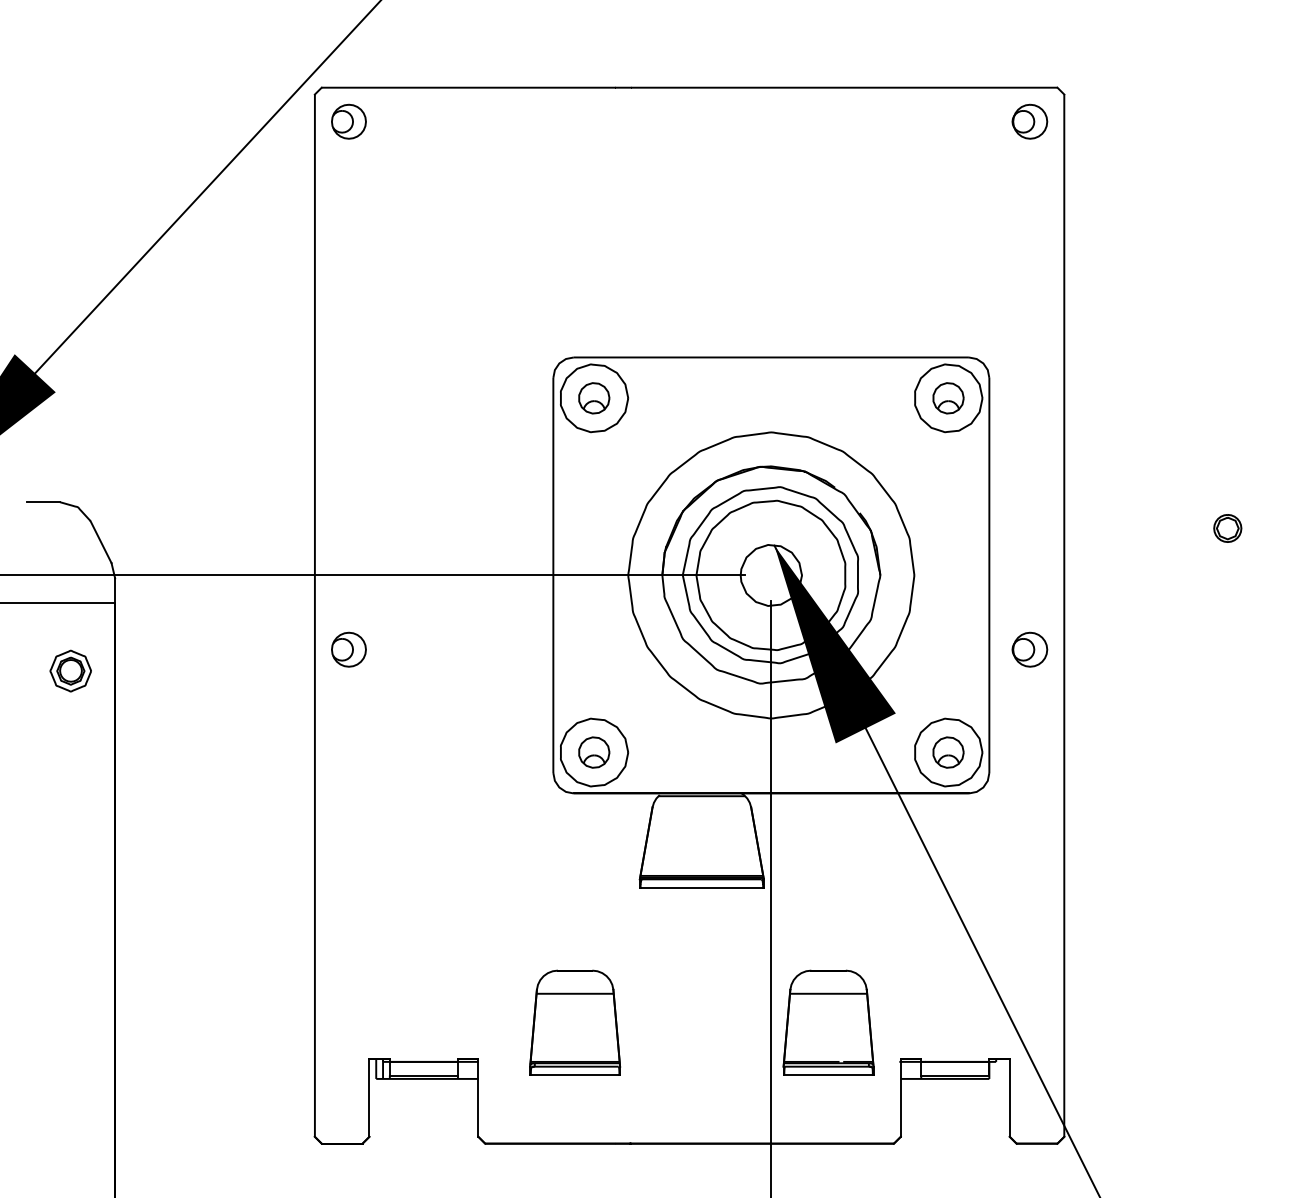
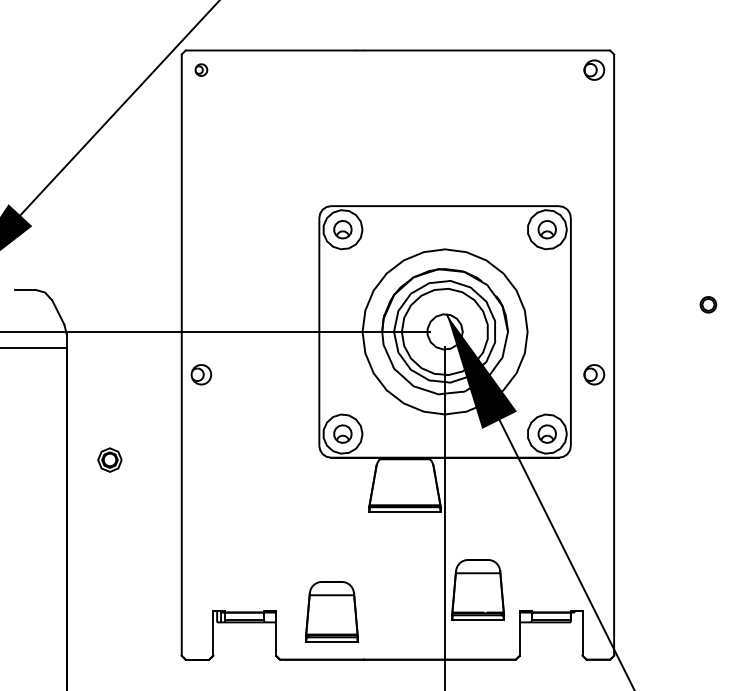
part: (349, 120) -> (201, 69), size x0.6
part: (70, 670) -> (109, 459), moved
part: (574, 1021) -> (331, 611), moved

